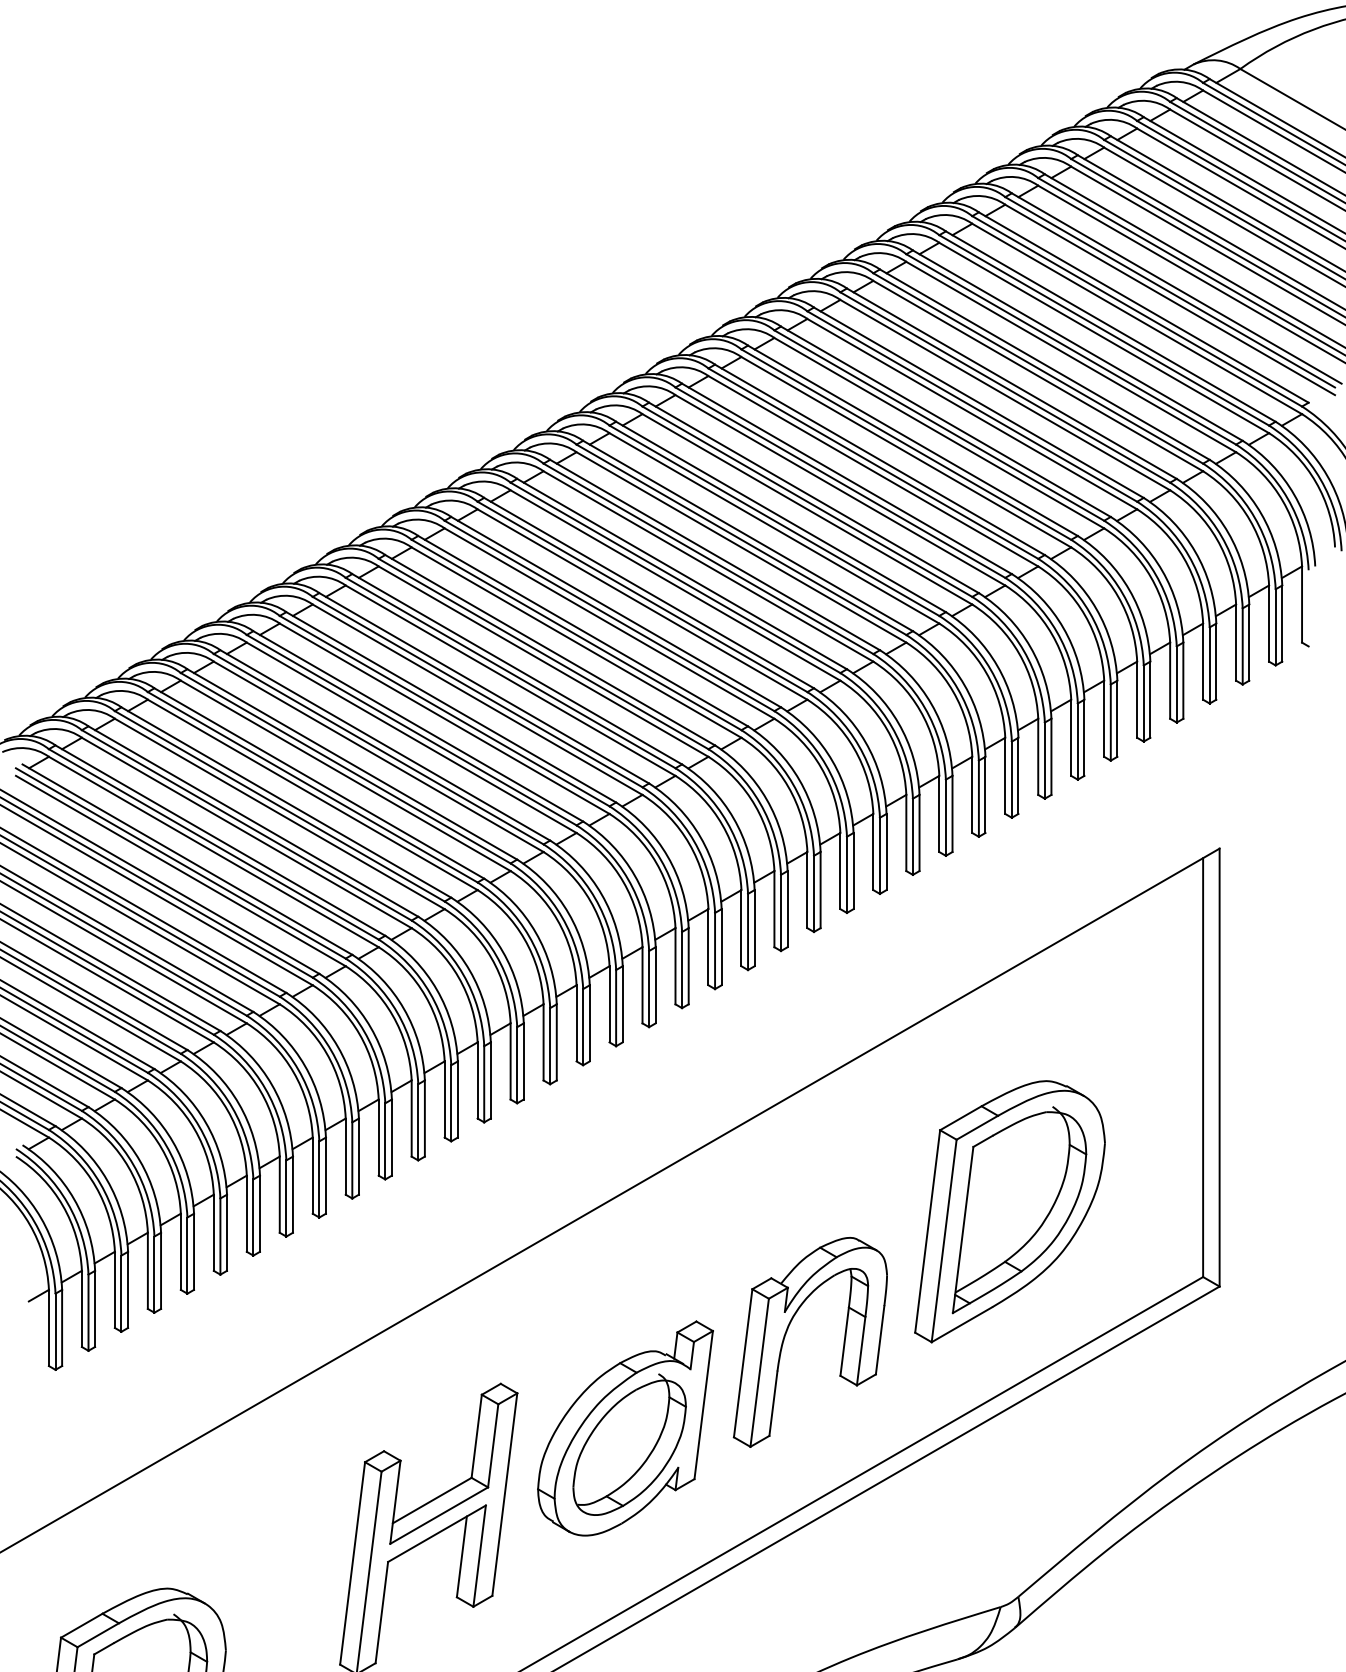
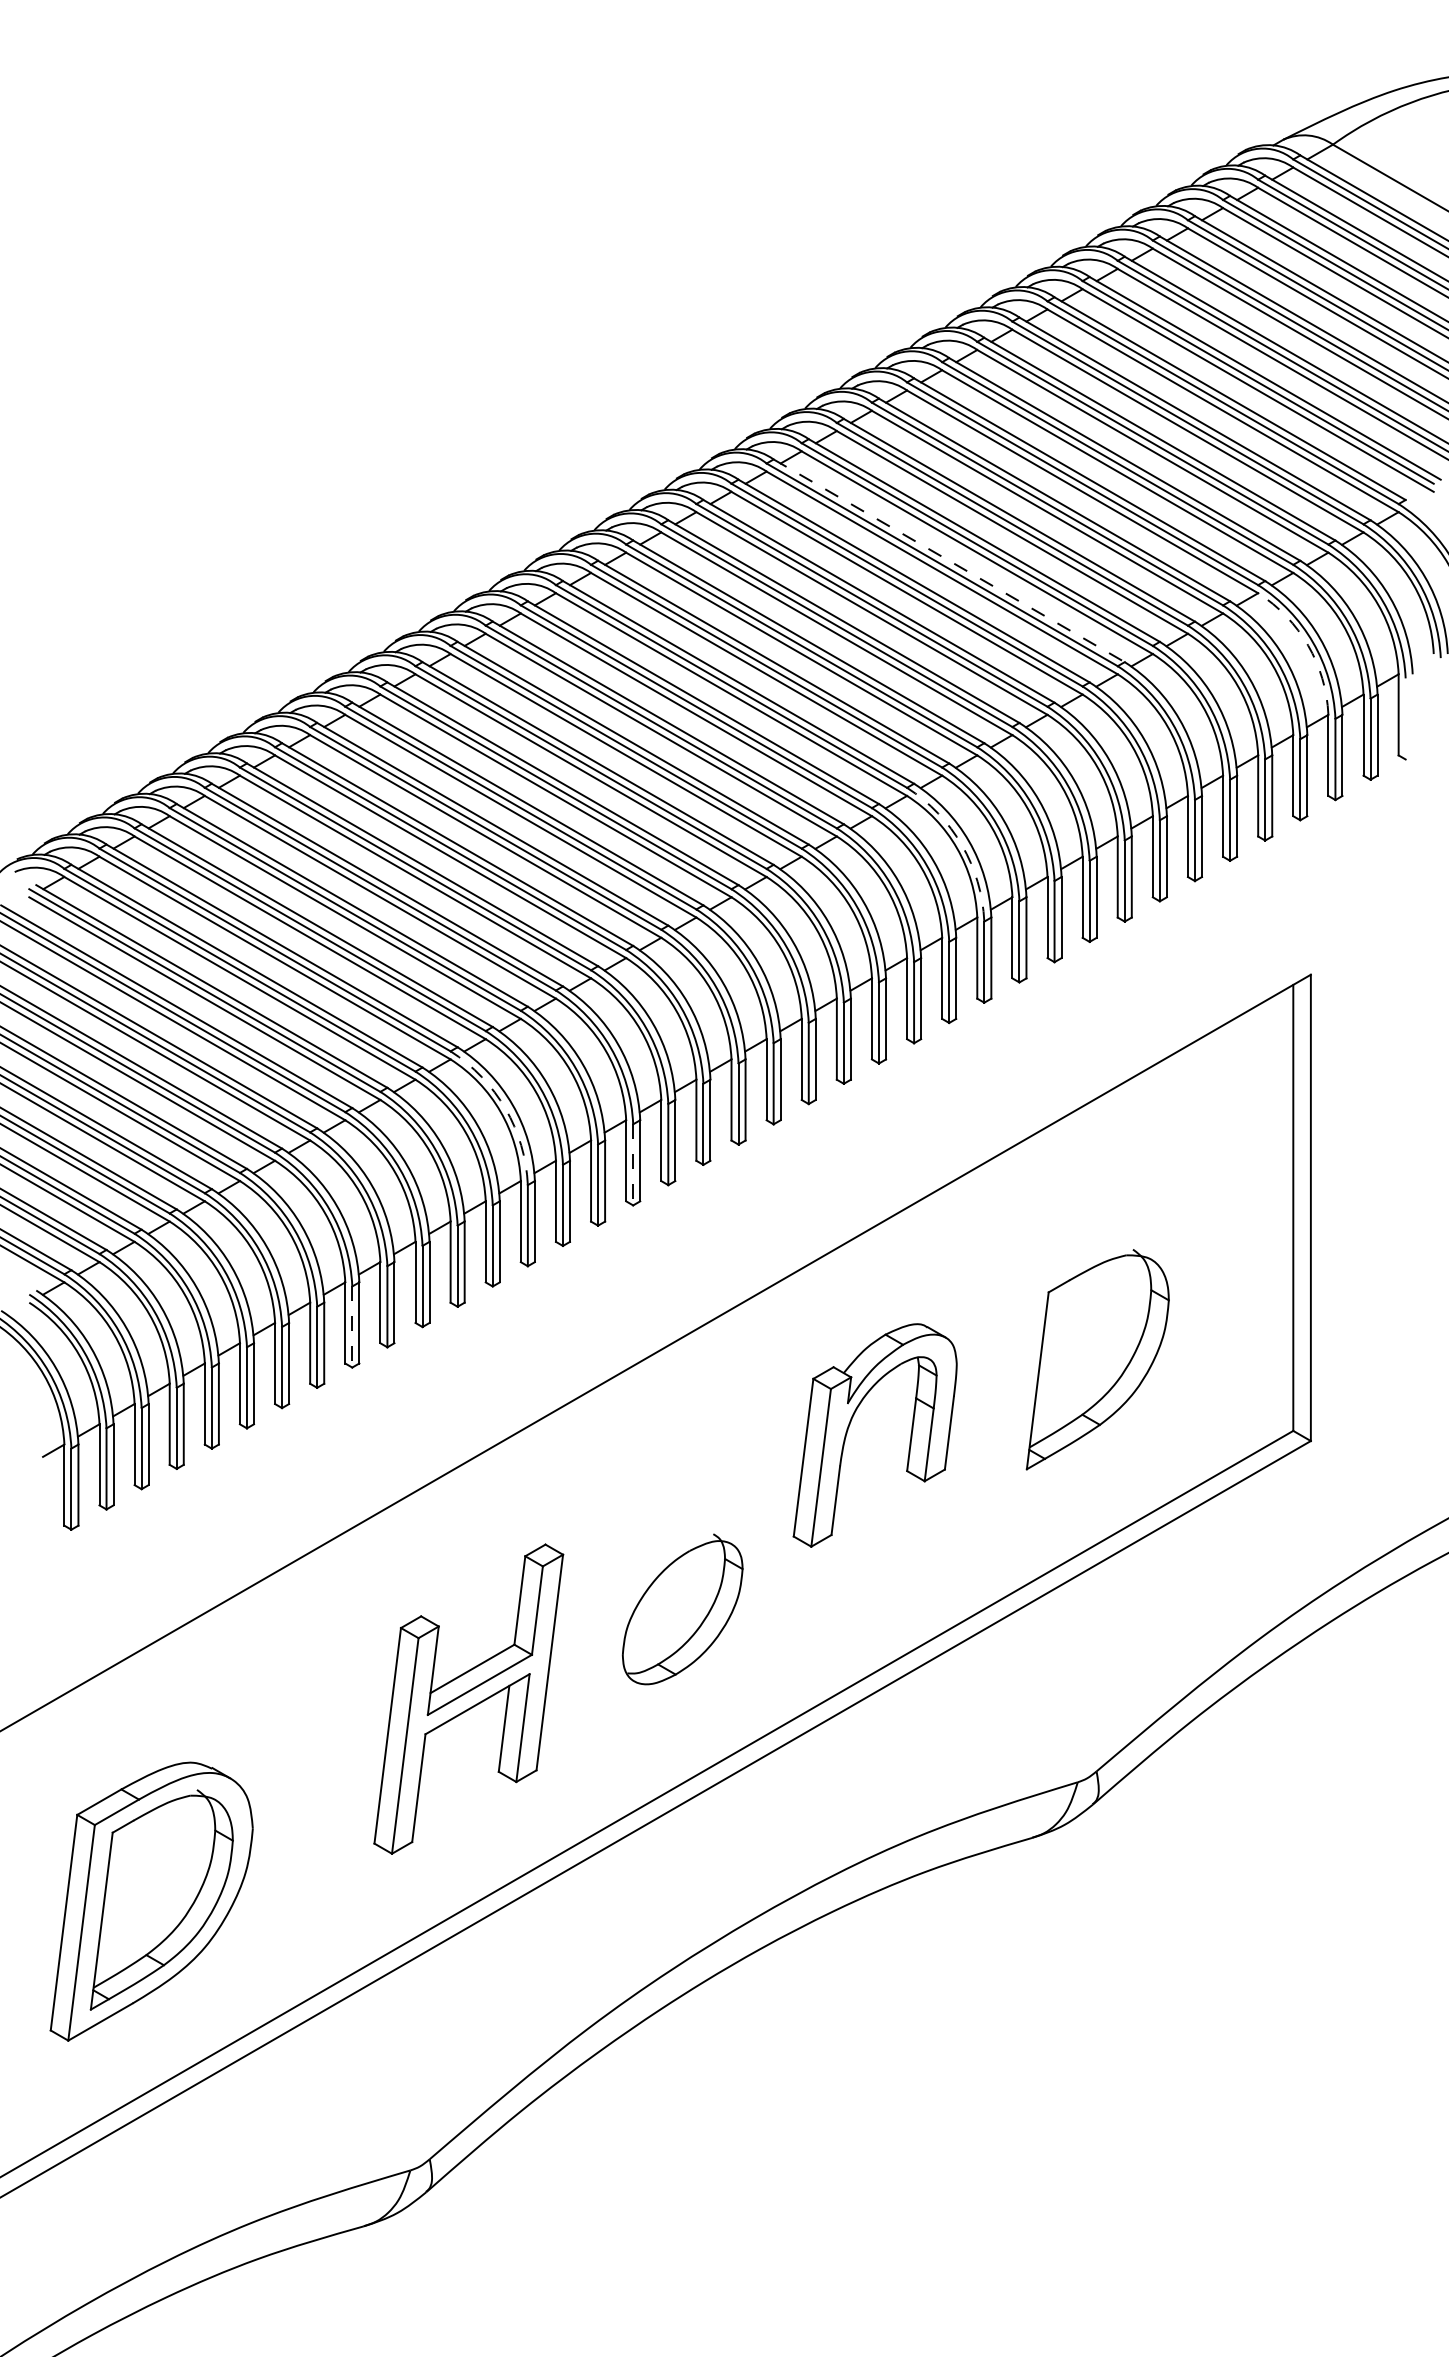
line: (880, 459) -> (949, 560), solid -> dashed
arc: (1217, 539) -> (1308, 645), solid -> dashed
arc: (892, 727) -> (962, 845), solid -> dashed
arc: (463, 974) -> (505, 1108), solid -> dashed
line: (583, 1026) -> (633, 1164), solid -> dashed
line: (319, 1179) -> (352, 1327), solid -> dashed
part: (1009, 1211) -> (1087, 1361), removed
part: (786, 1334) -> (849, 1427), moved
part: (625, 1428) -> (678, 1592), removed

